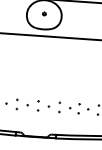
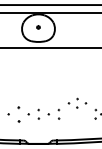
part: (16, 103) -> (18, 113), size x1.6
part: (79, 107) -> (77, 102), moved

